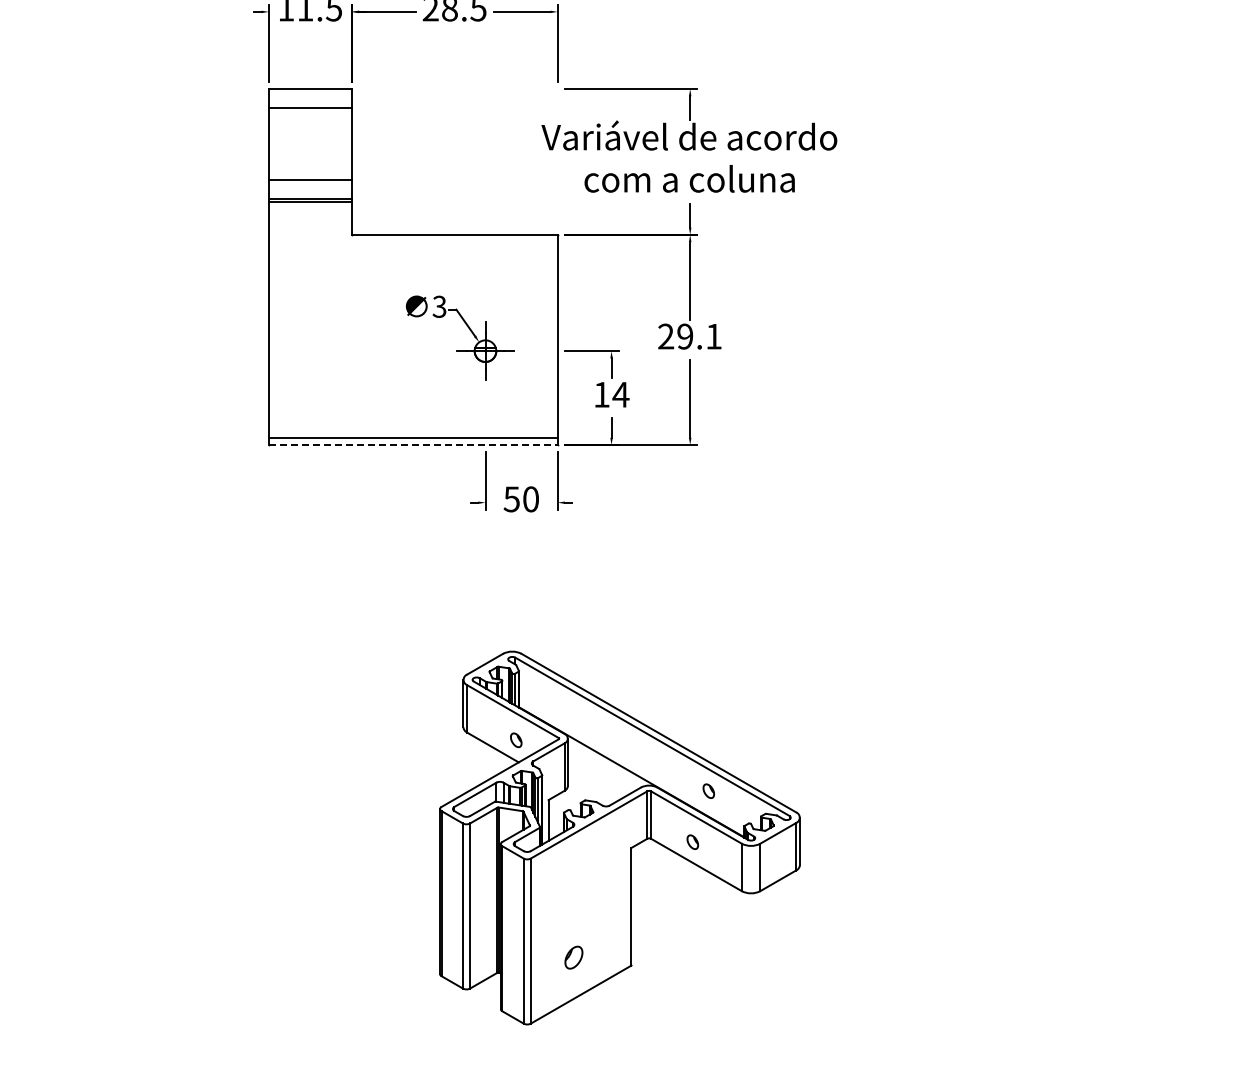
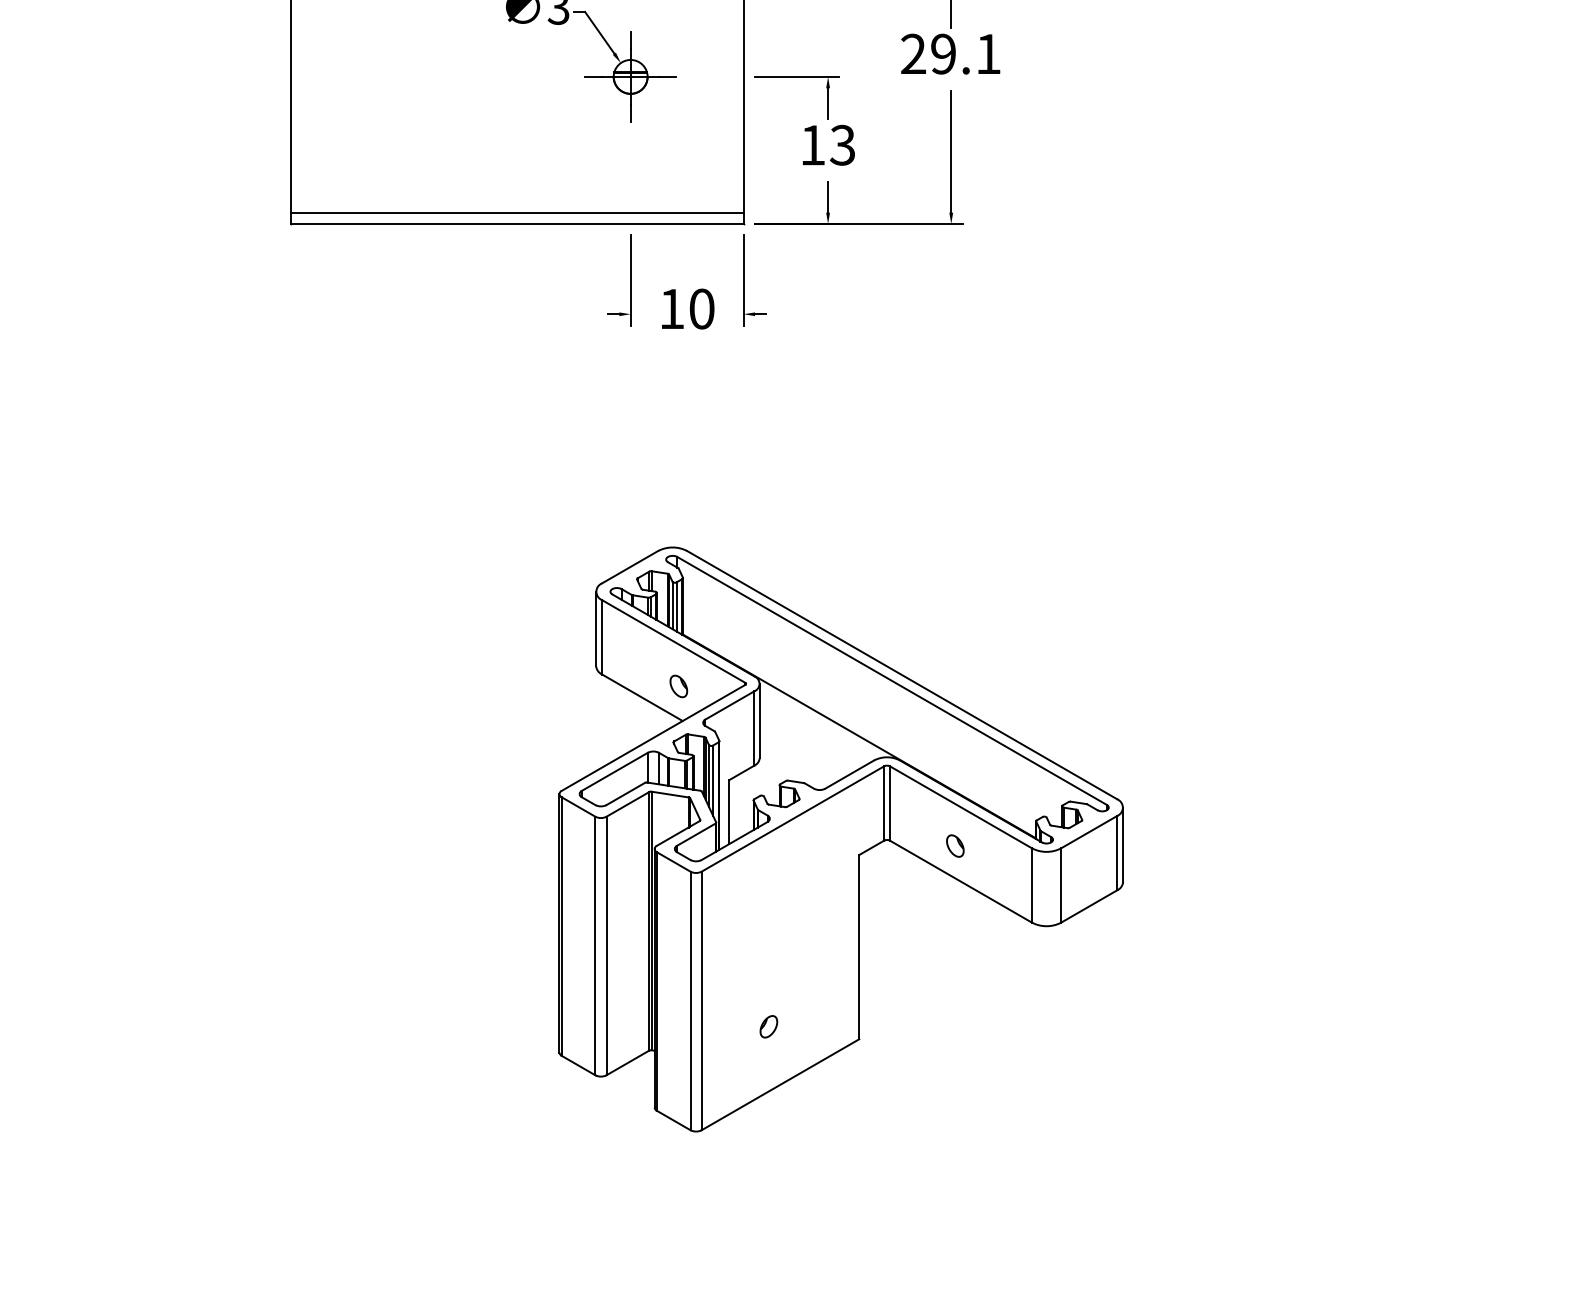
text: (620, 394) -> (842, 144), 14 -> 13
line: (413, 445) -> (517, 224), dashed -> solid
text: (511, 499) -> (671, 309), 50 -> 10
part: (708, 790) -> (979, 765), removed
part: (573, 957) -> (768, 1026), size x0.62

